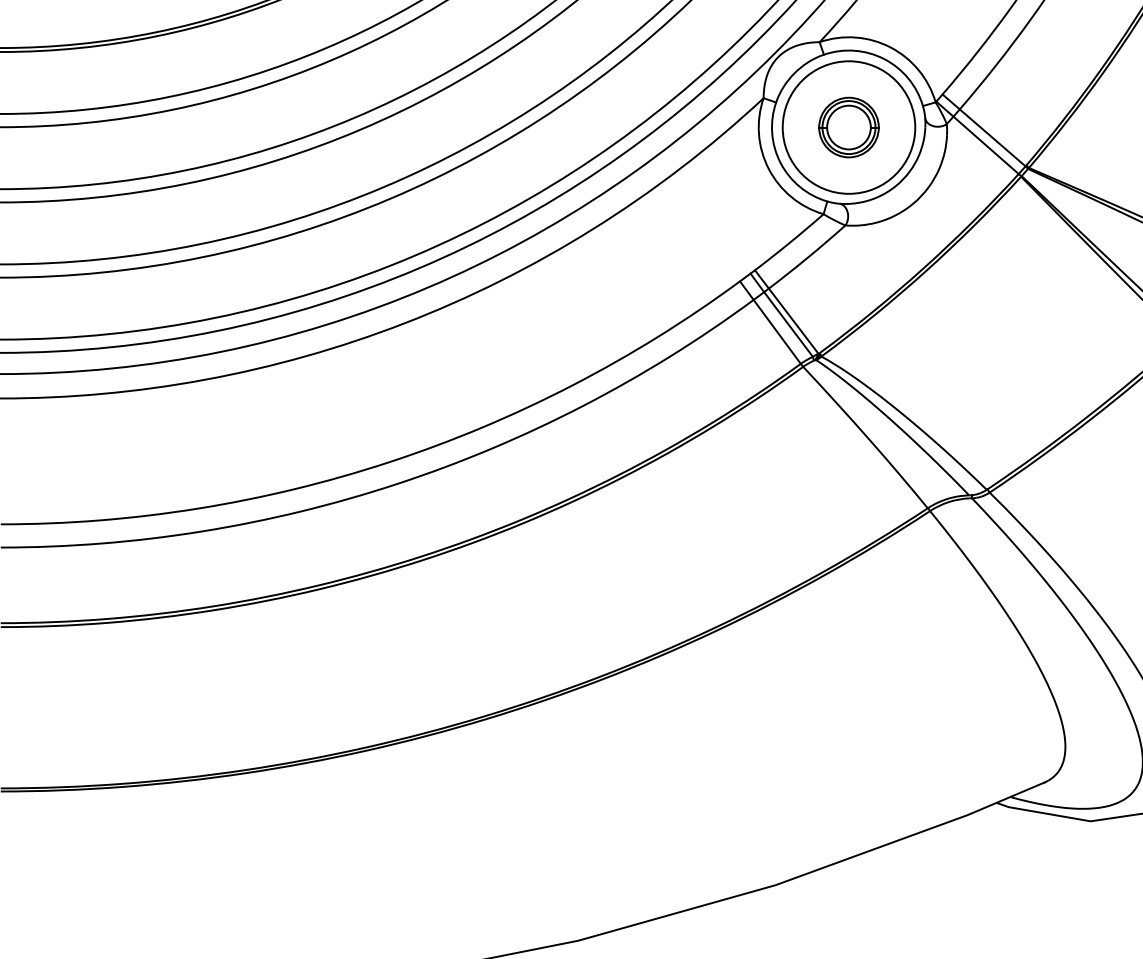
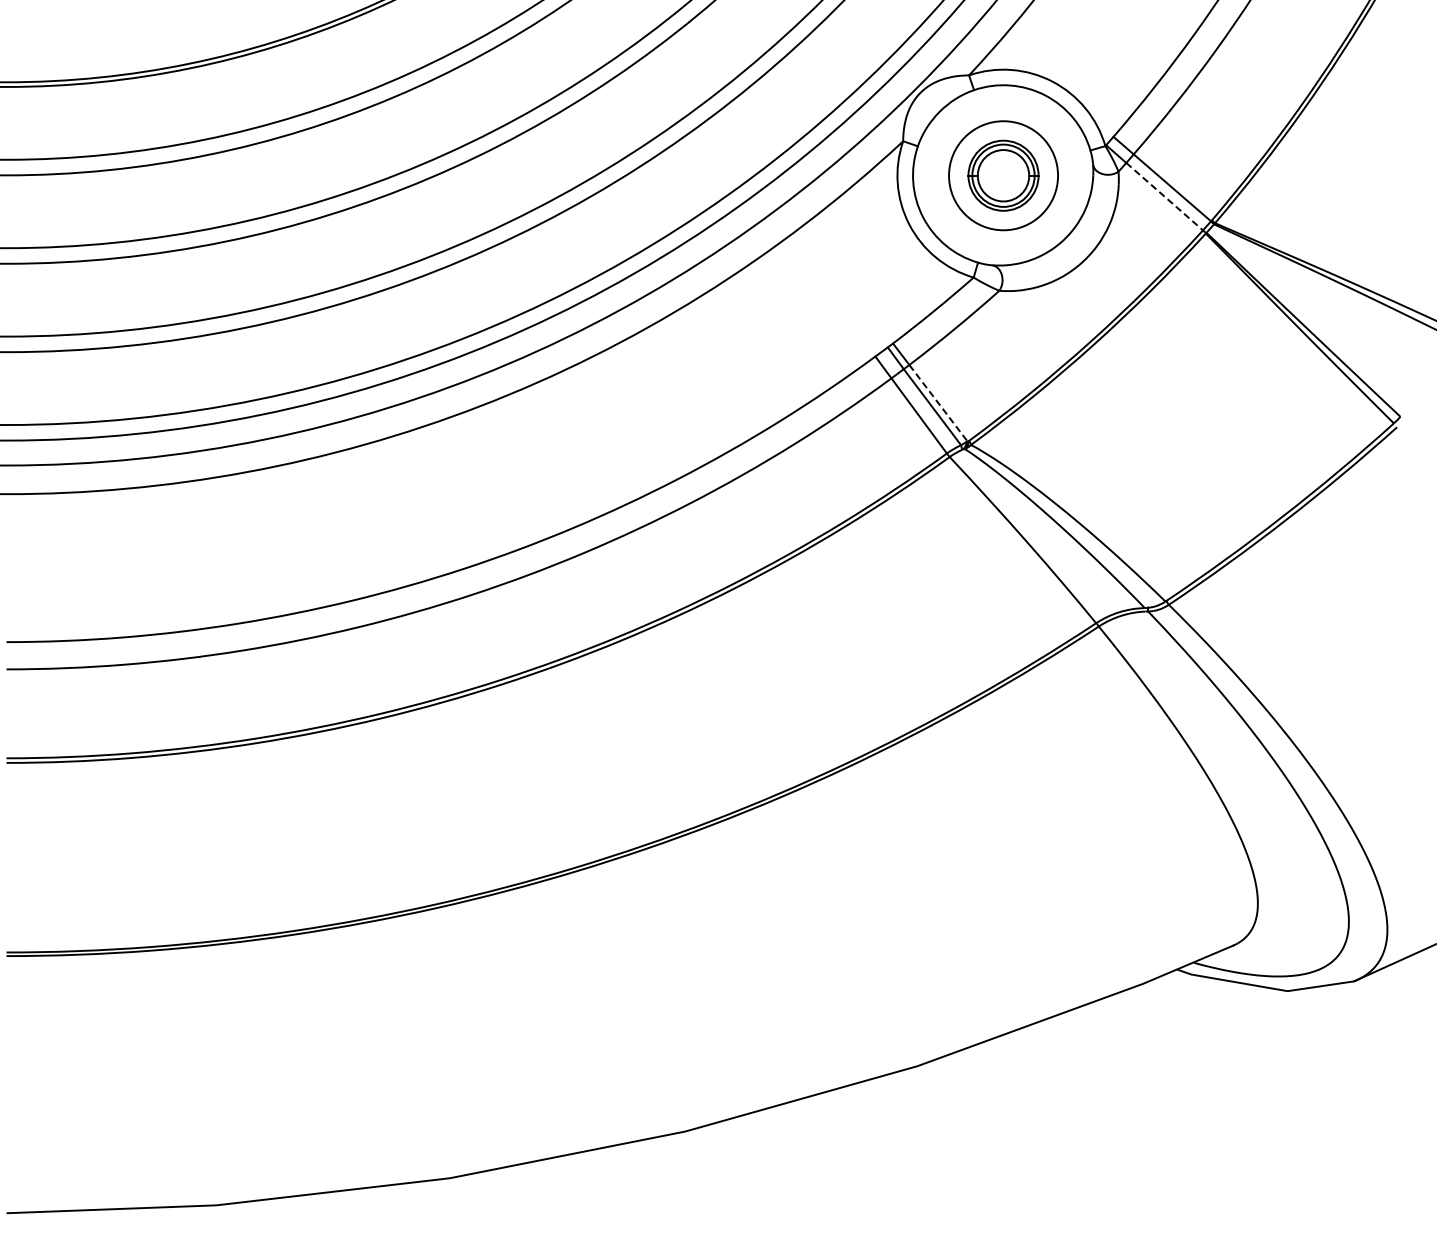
circle: (848, 127) -> (1003, 175), size x0.7
line: (986, 145) -> (1165, 196), solid -> dashed
line: (793, 321) -> (938, 403), solid -> dashed

